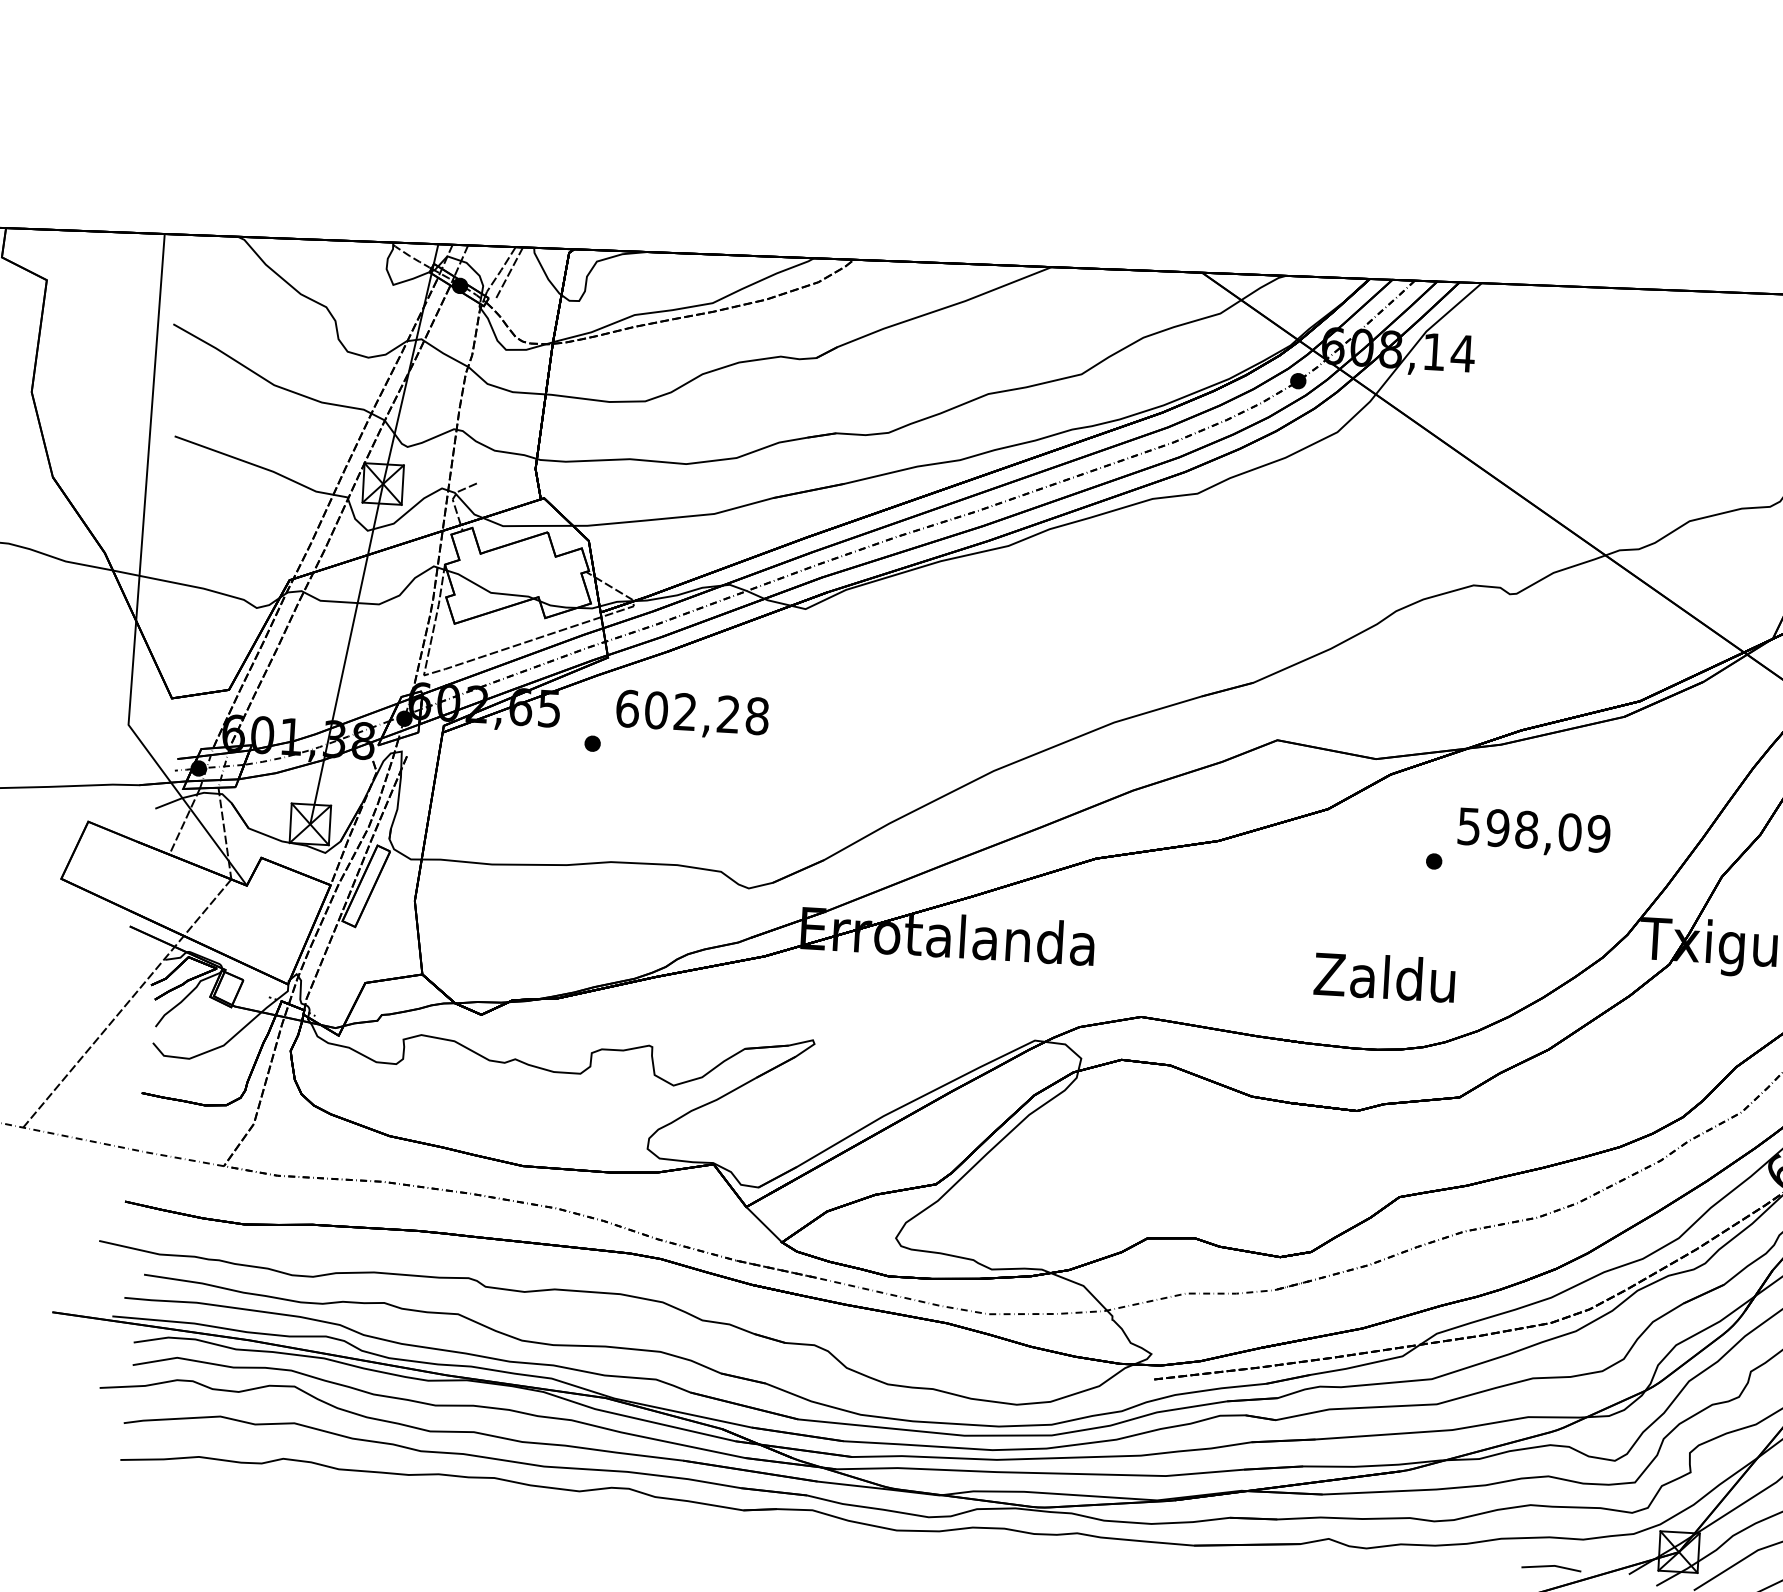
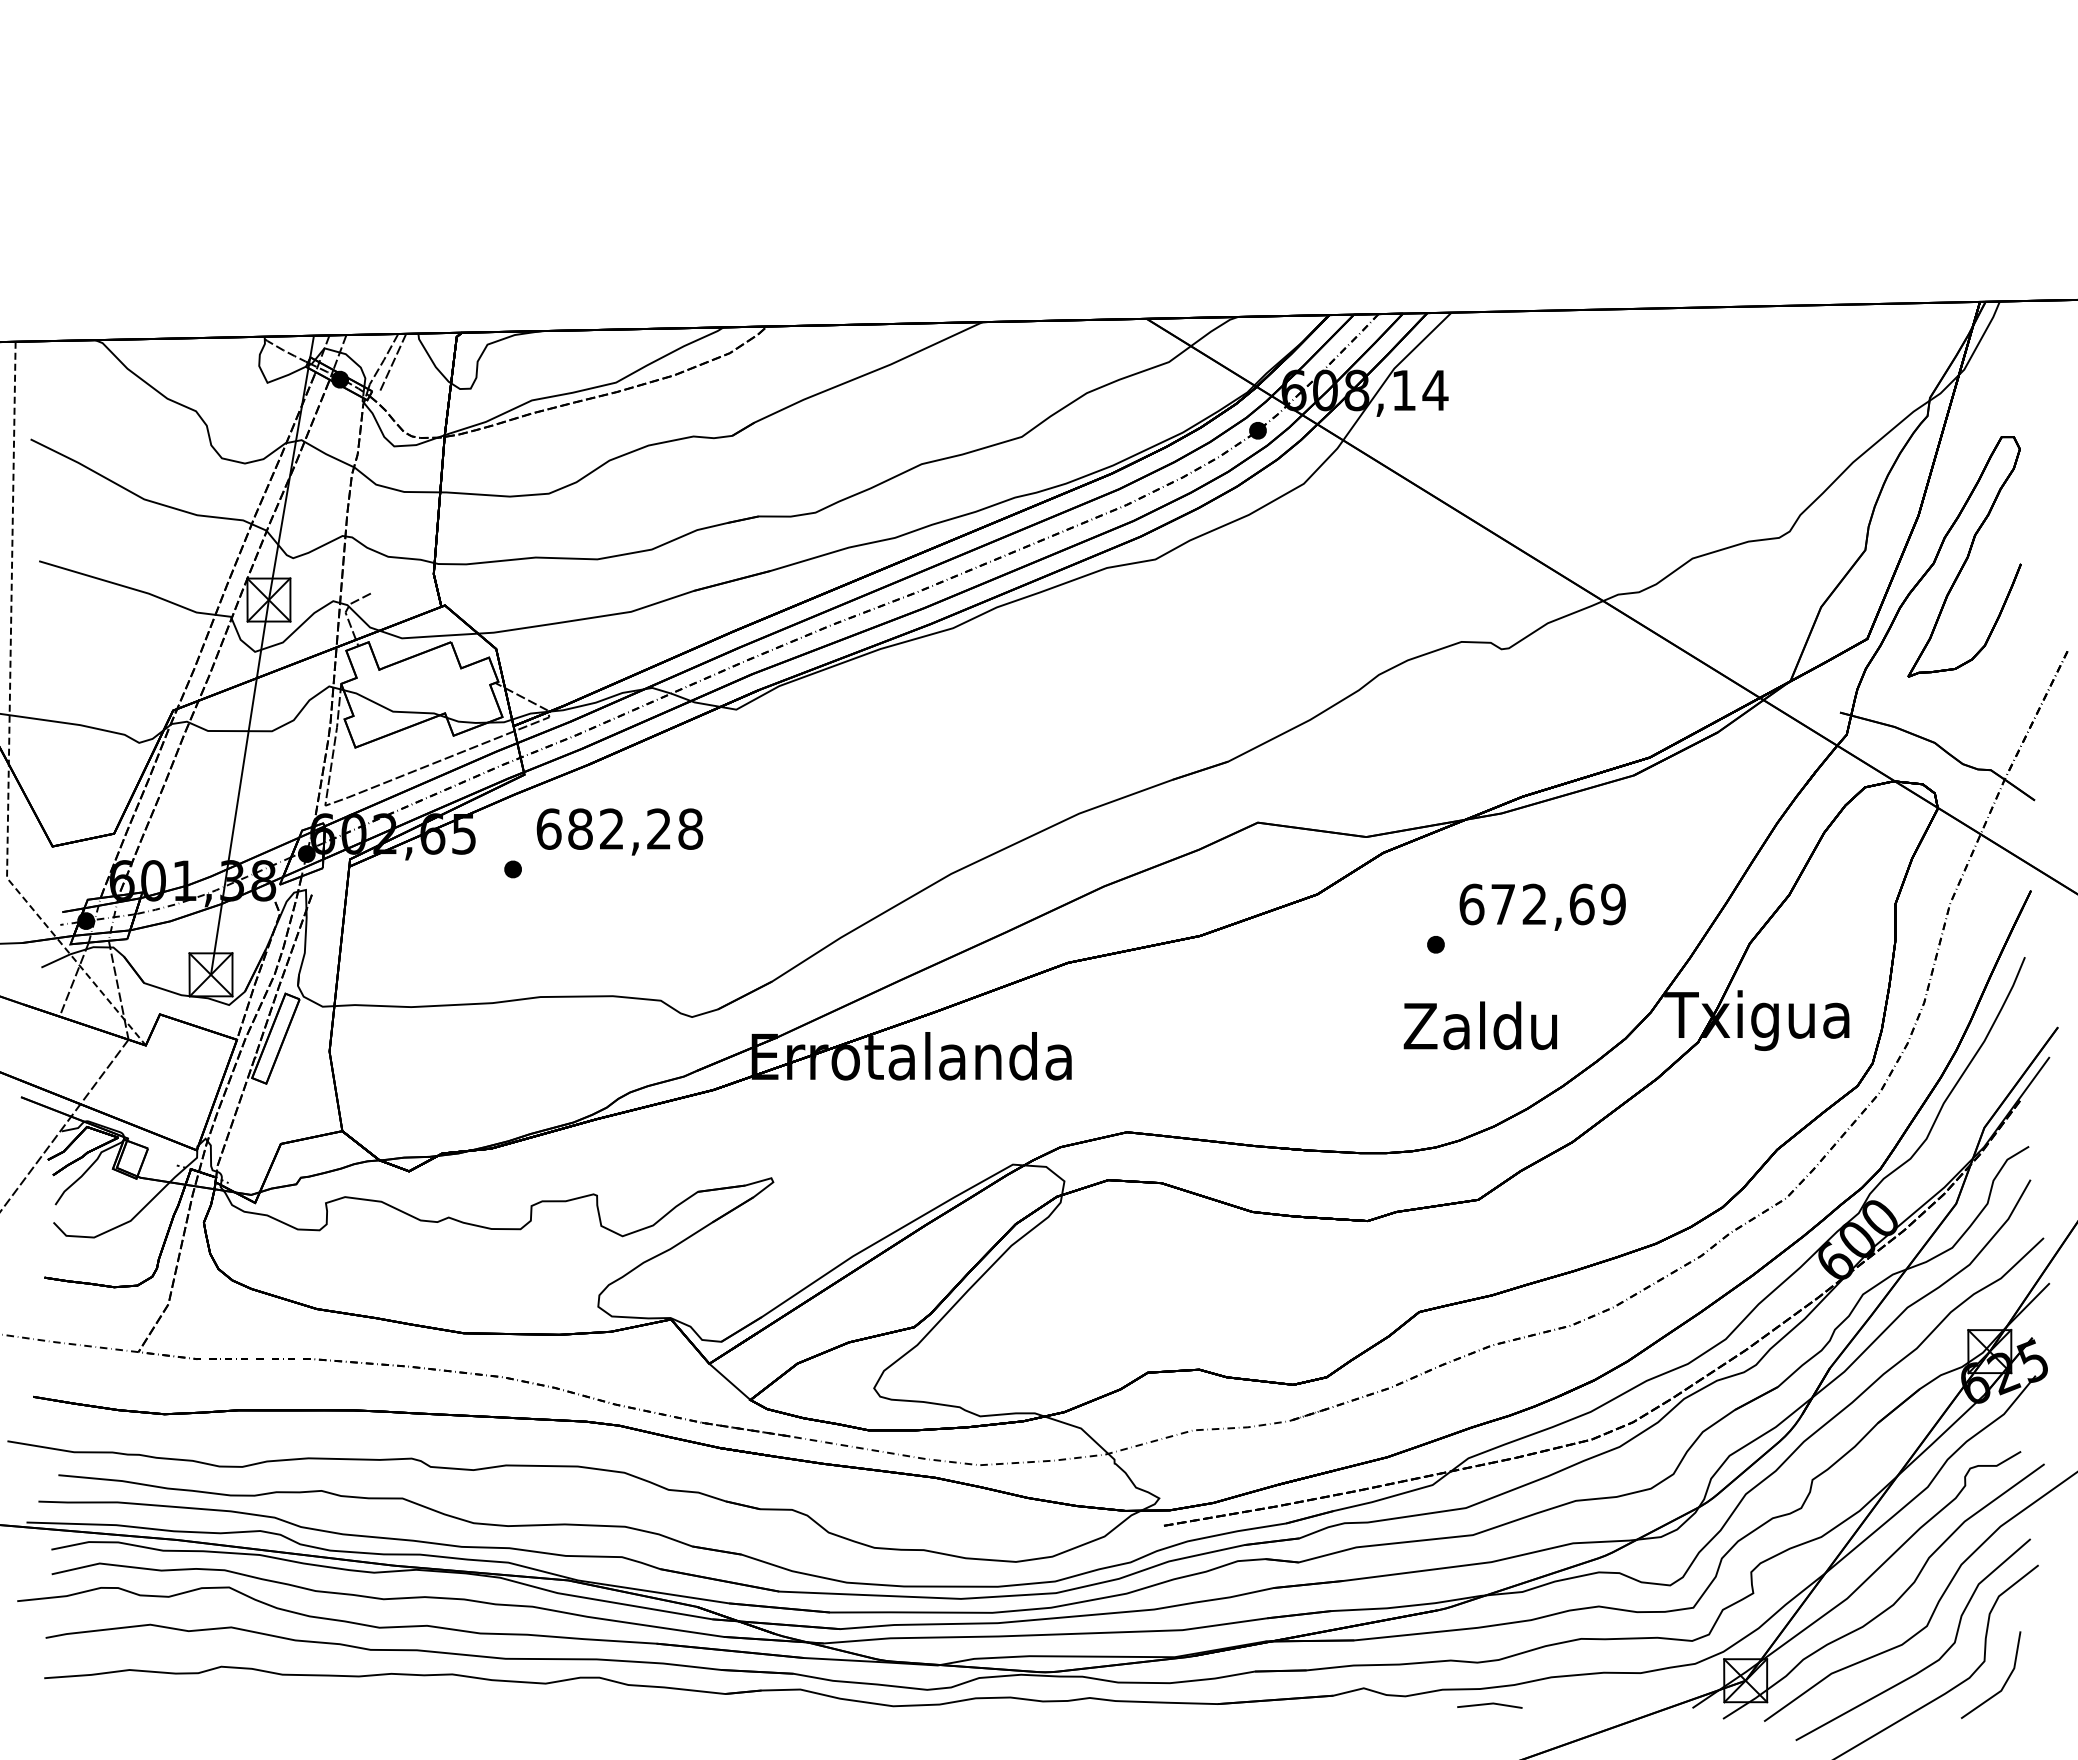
line: (139, 579) -> (9, 719), solid -> dashed
text: (656, 709) -> (580, 828), 602,28 -> 682,28
text: (1519, 829) -> (1526, 904), 598,09 -> 672,69
text: (1383, 976) -> (1479, 1025), moved
line: (1551, 1566) -> (1489, 1704), moved

